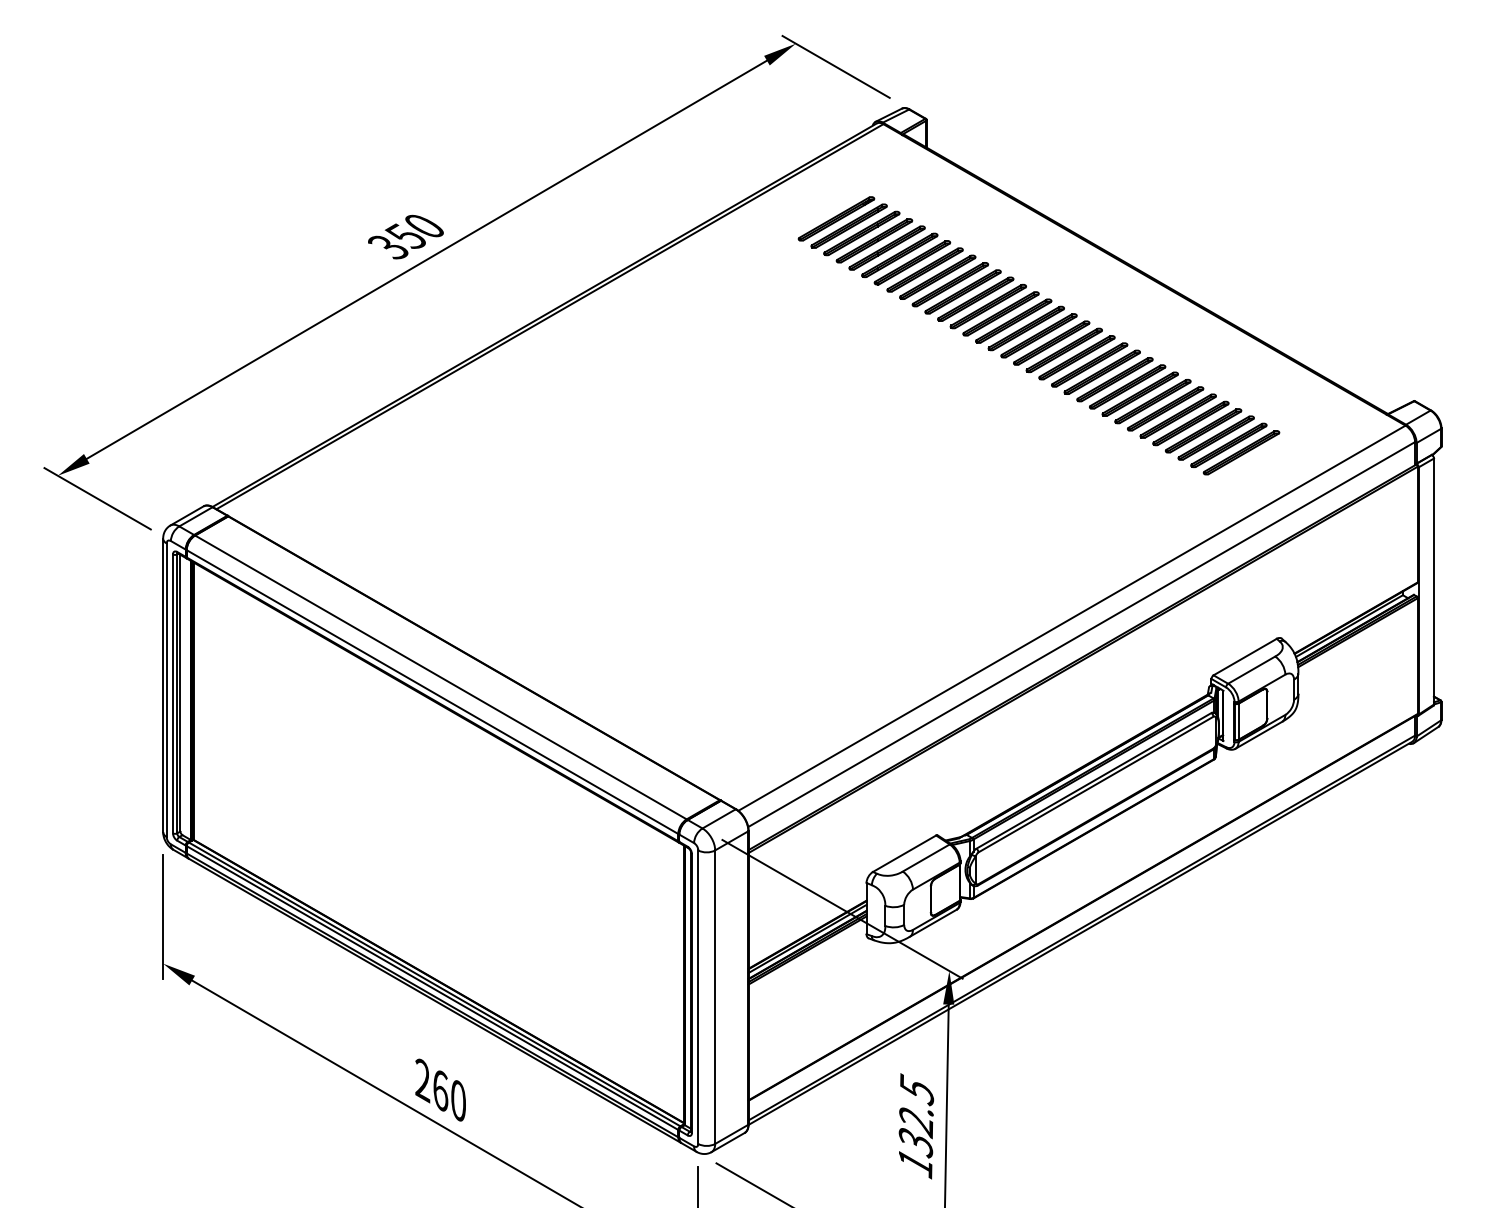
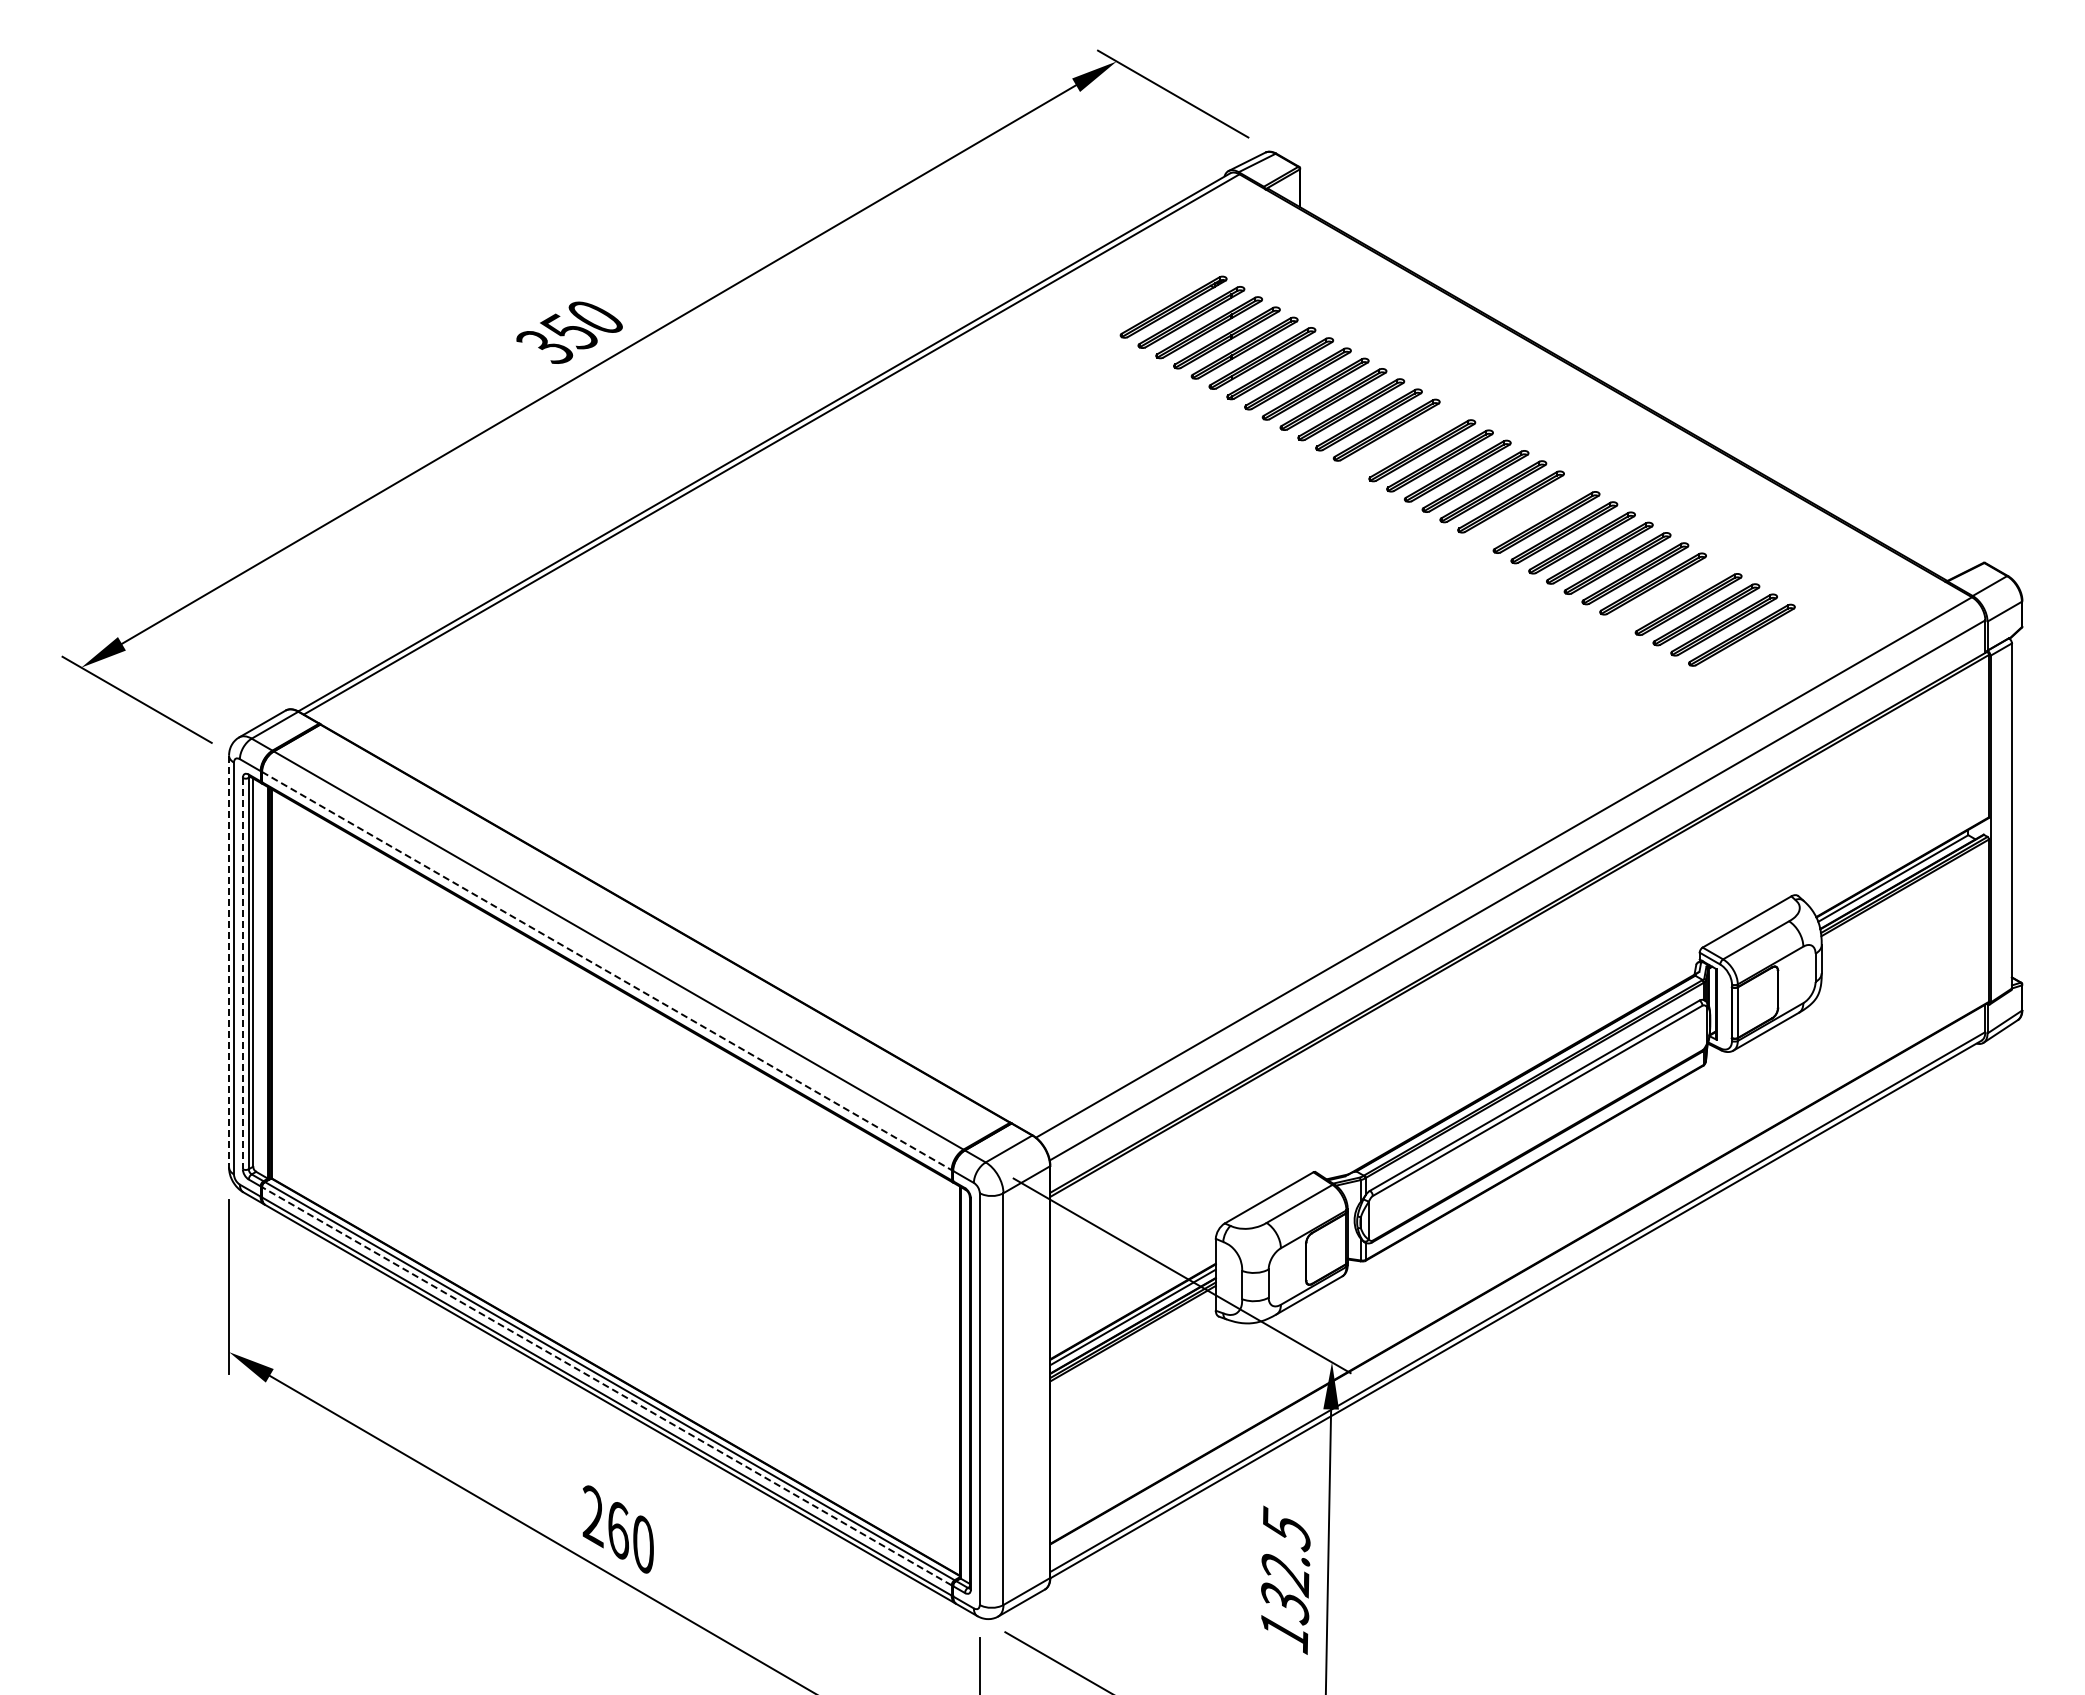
part: (1001, 313) -> (1404, 440), removed
part: (1089, 364) -> (1528, 511), removed
part: (1190, 422) -> (1670, 593), removed
line: (163, 685) -> (229, 961), solid -> dashed
line: (432, 692) -> (607, 971), solid -> dashed
line: (172, 693) -> (242, 973), solid -> dashed
line: (432, 988) -> (606, 1386), solid -> dashed

